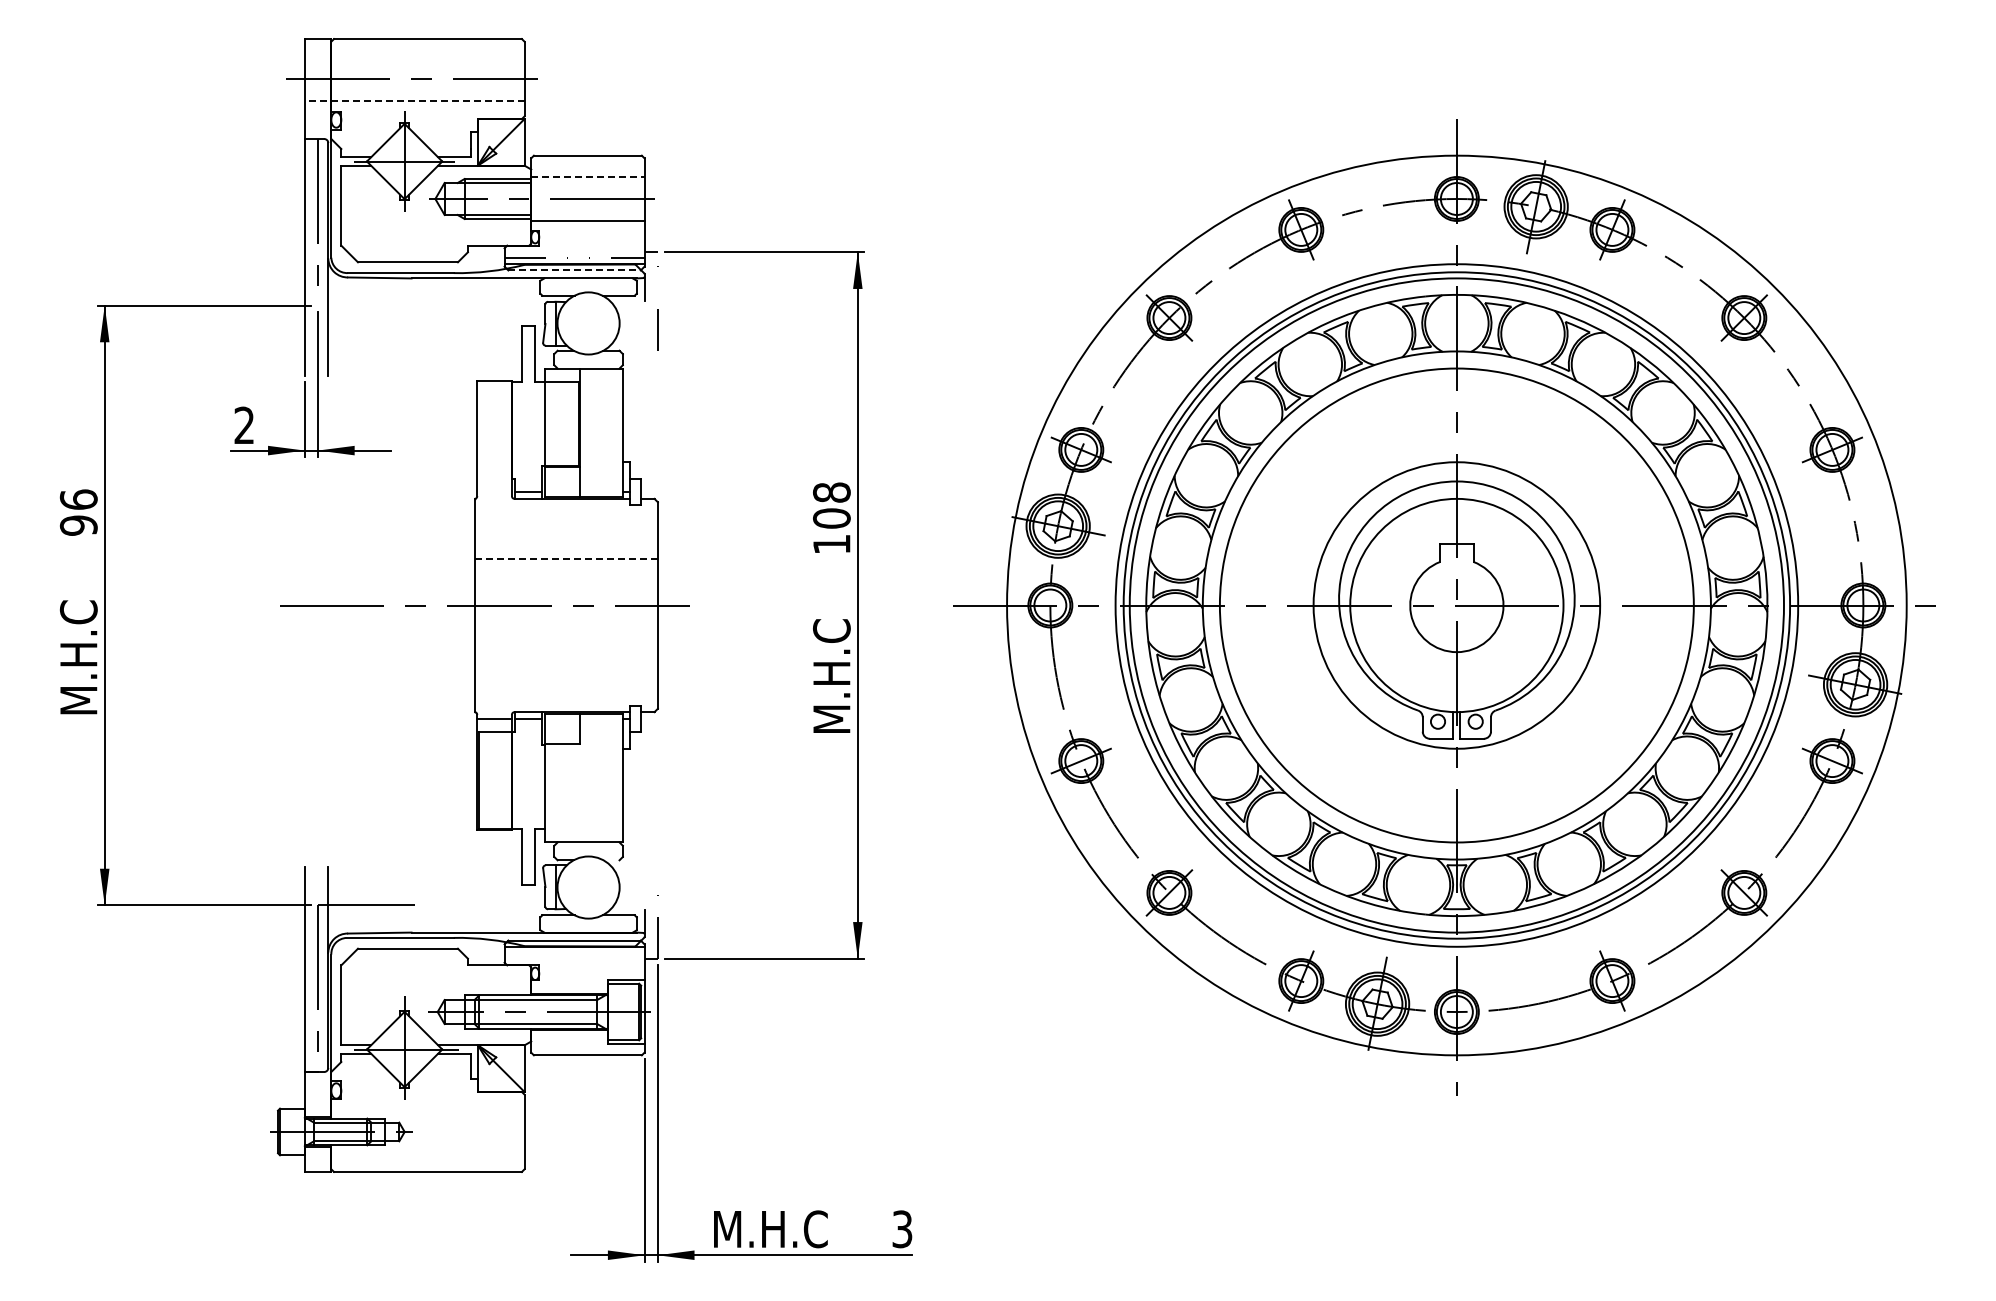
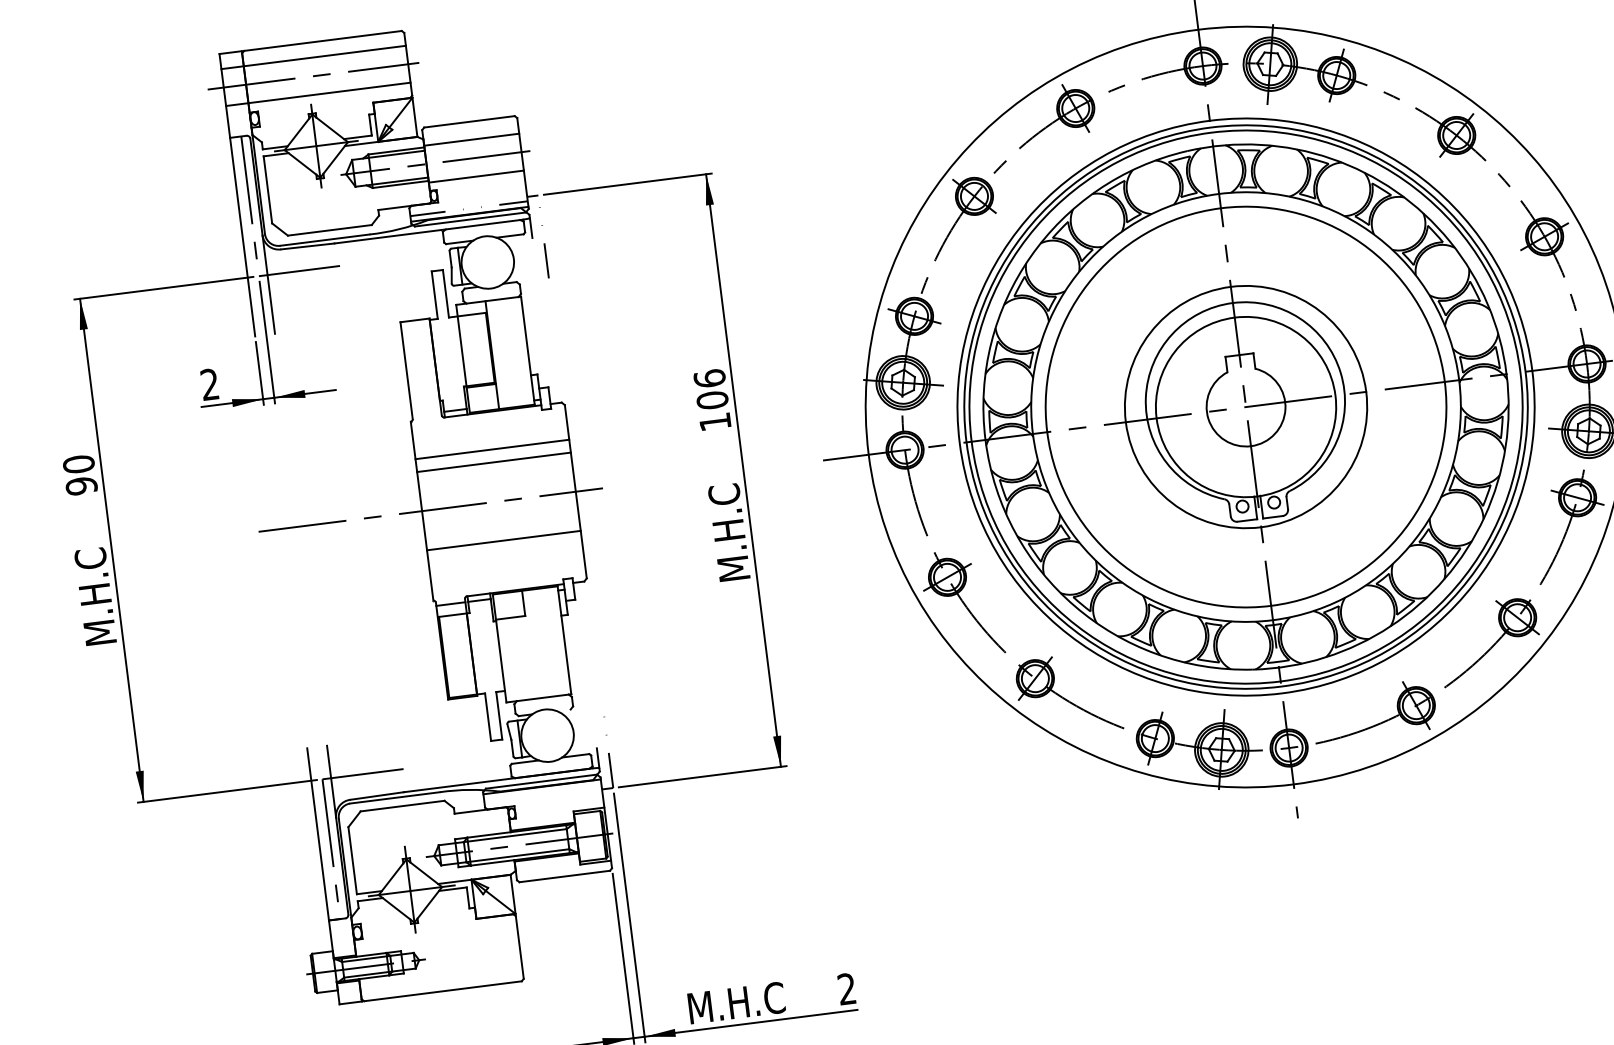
line: (414, 57) -> (313, 57), added
line: (414, 101) -> (318, 94), dashed -> solid
line: (587, 177) -> (471, 140), dashed -> solid
line: (575, 270) -> (471, 219), dashed -> solid
line: (366, 305) -> (299, 270), added
text: (831, 492) -> (709, 378), 108 -> 106
text: (78, 499) -> (78, 464), 96 -> 90
line: (565, 543) -> (491, 449), added
line: (566, 558) -> (494, 462), dashed -> solid
line: (565, 652) -> (503, 540), added
text: (902, 1229) -> (847, 989), 3 -> 2

